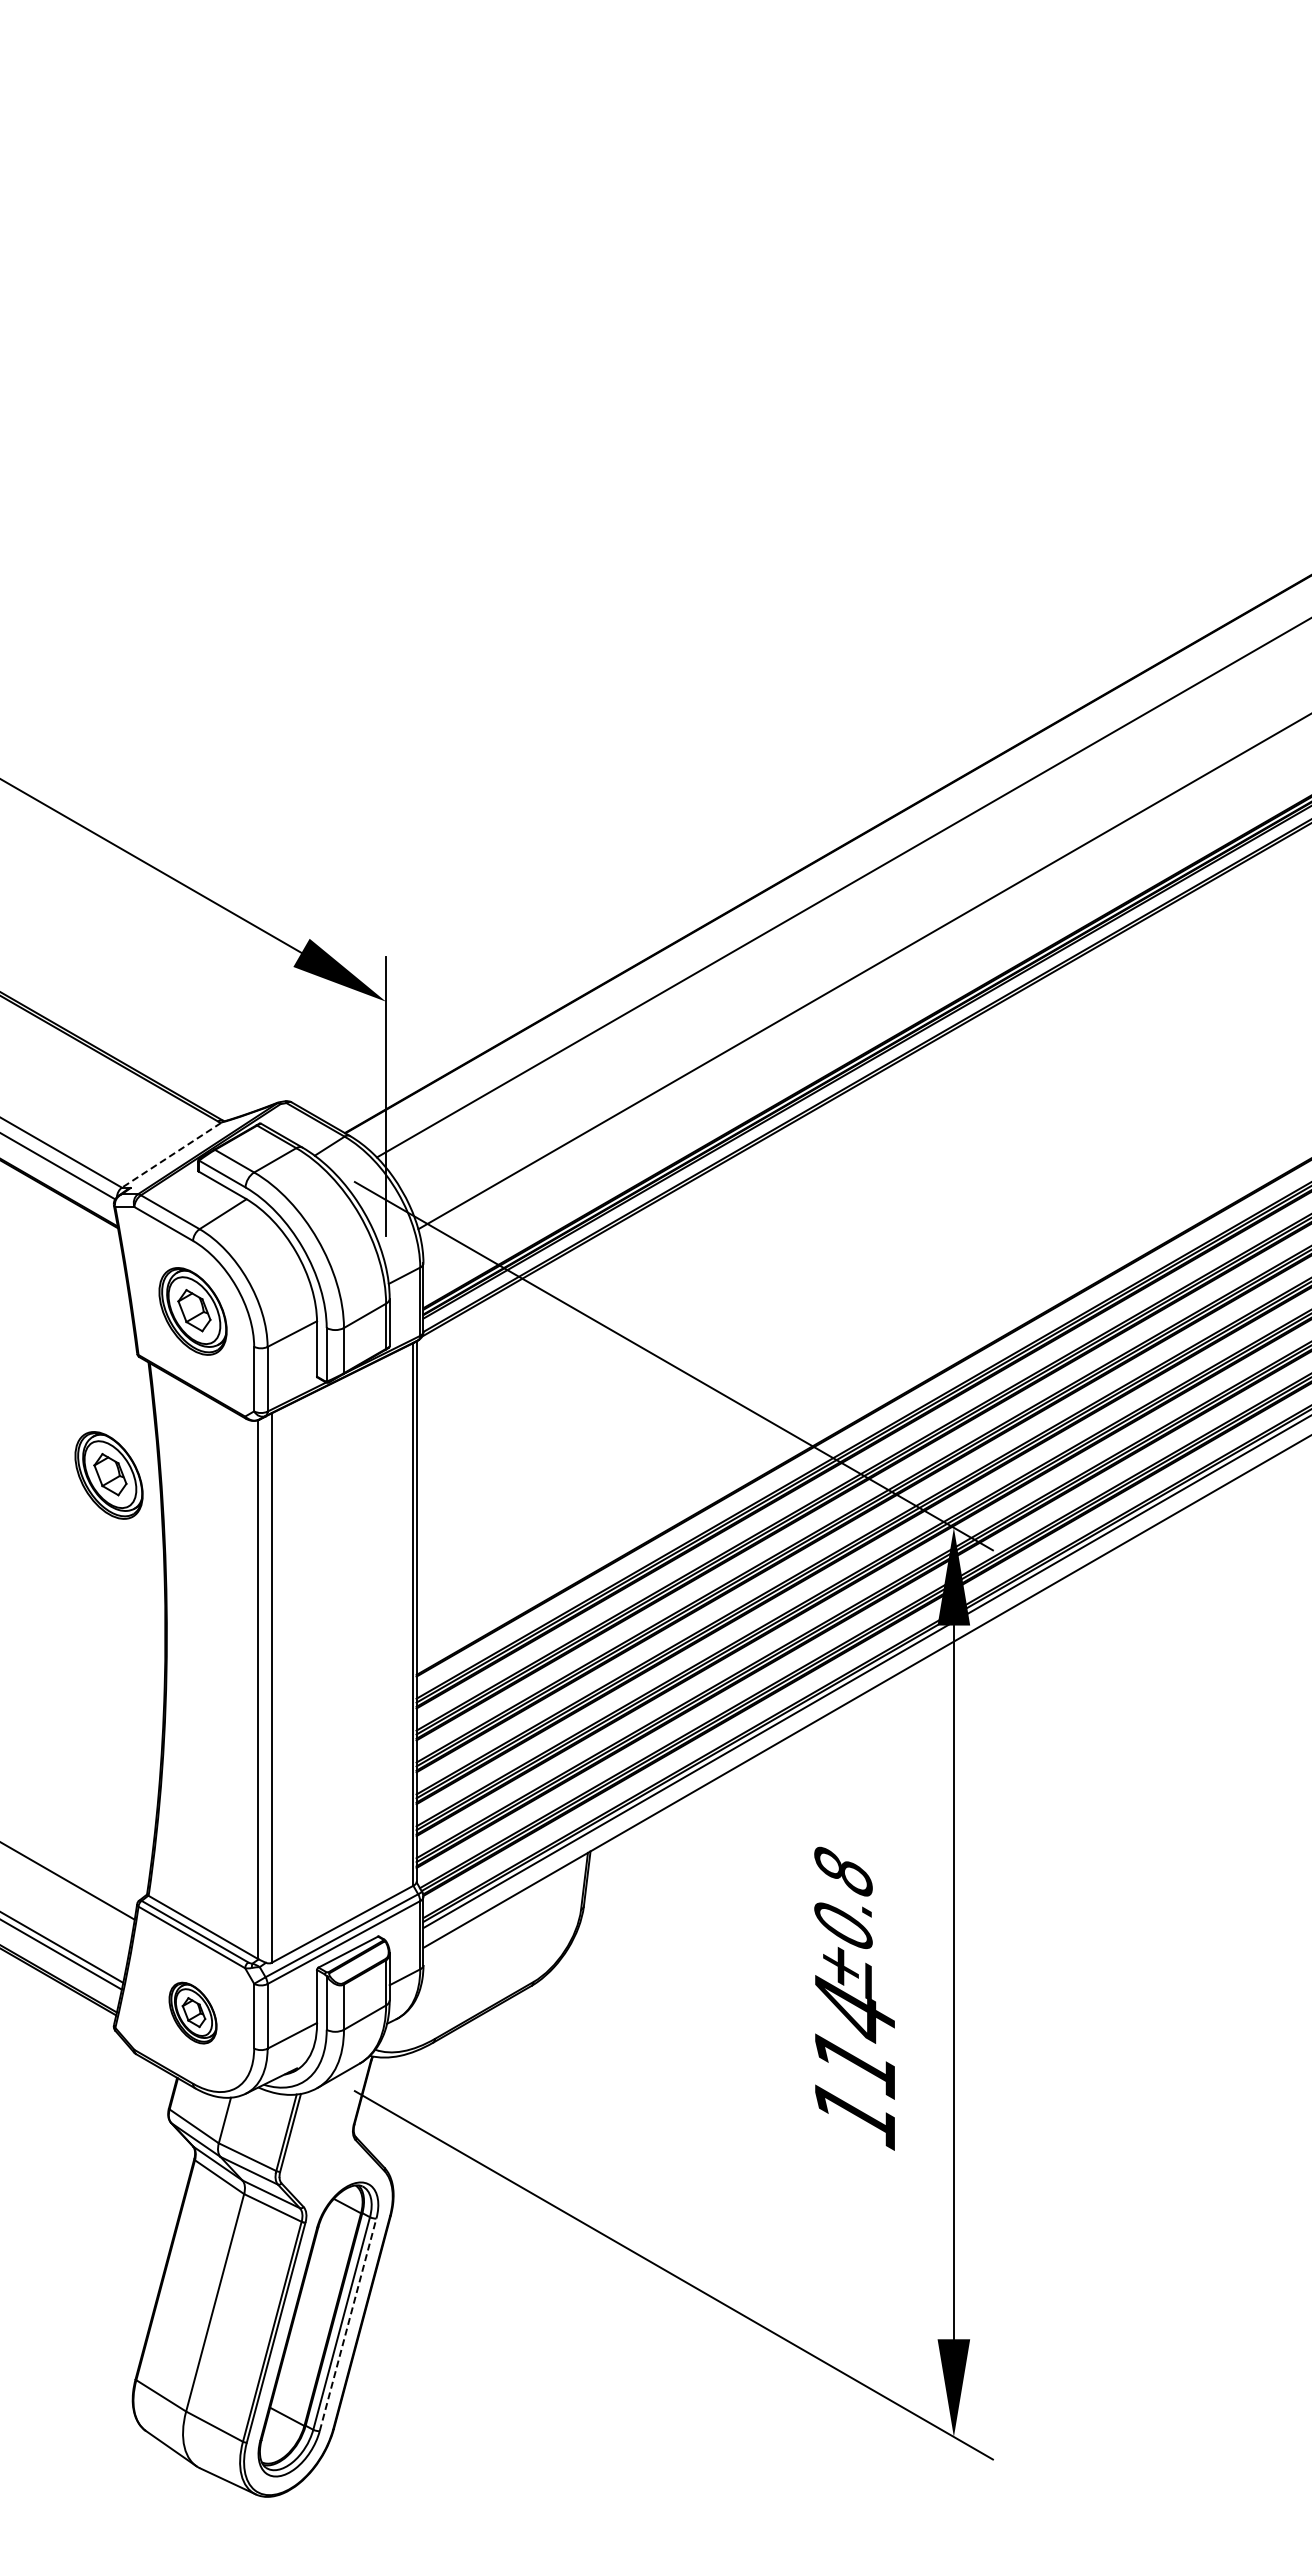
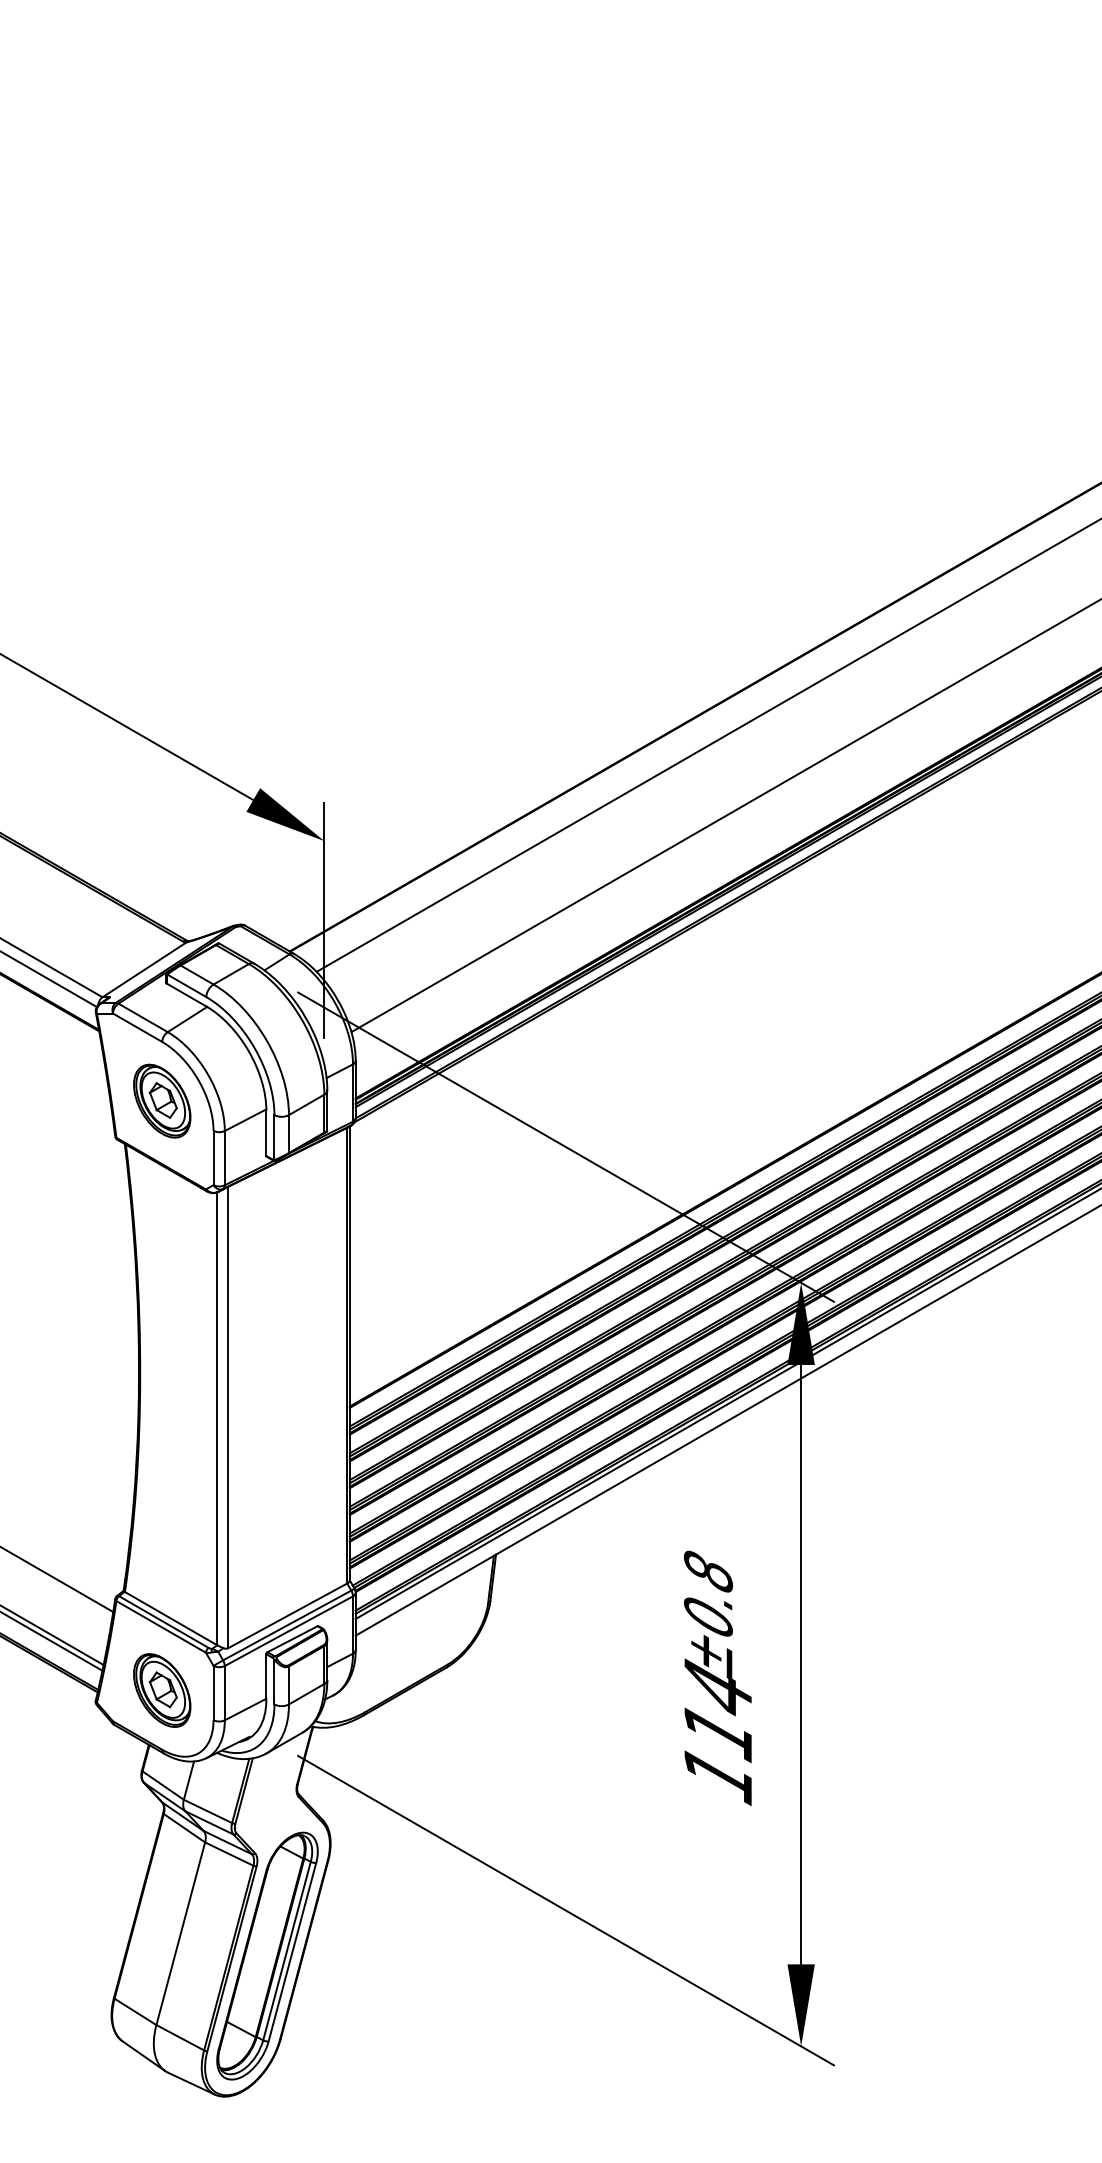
line: (171, 1155) -> (144, 970), dashed -> solid
part: (108, 1475) -> (91, 1238), removed
part: (192, 2012) -> (161, 1689), size x1.43
line: (348, 2324) -> (292, 1951), dashed -> solid

